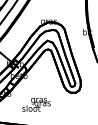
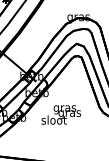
text: (36, 104) -> (61, 114), moved

